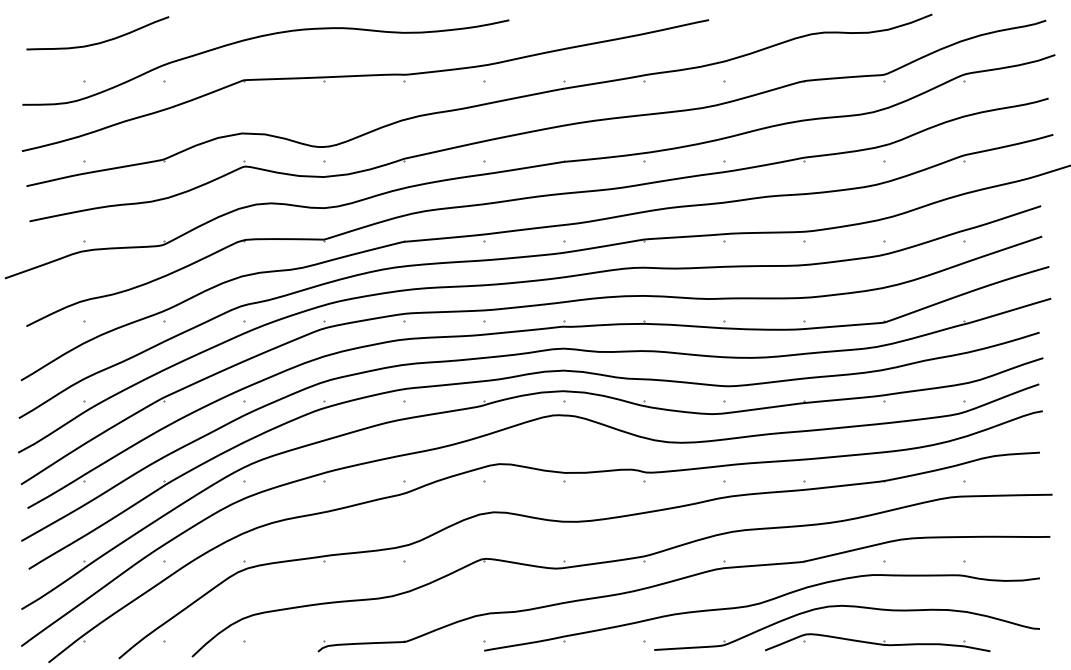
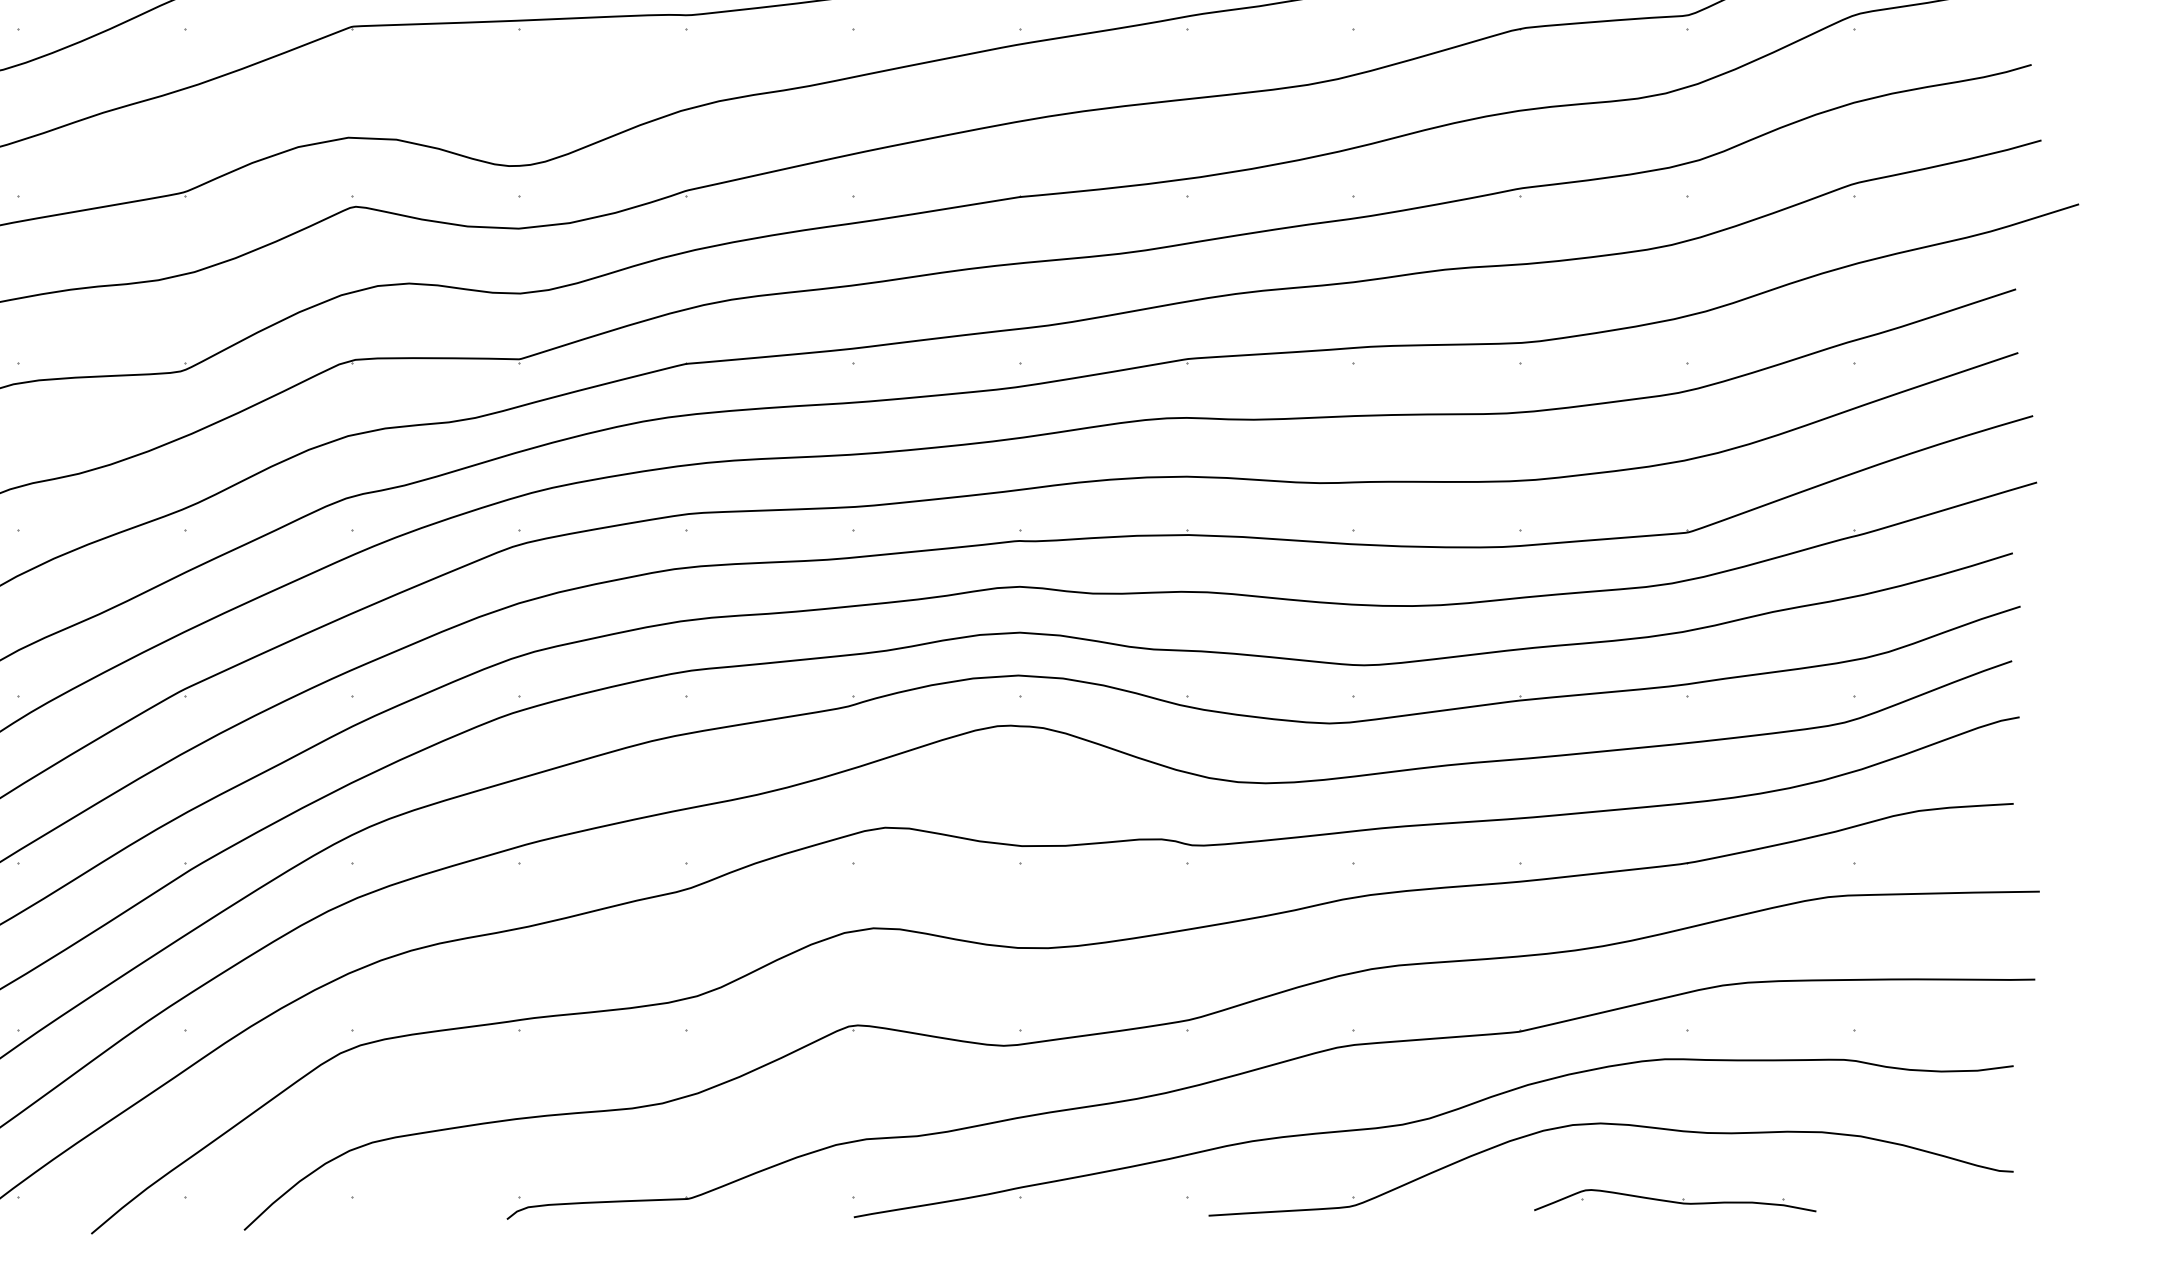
part: (877, 642) -> (1674, 1200), size x0.6

